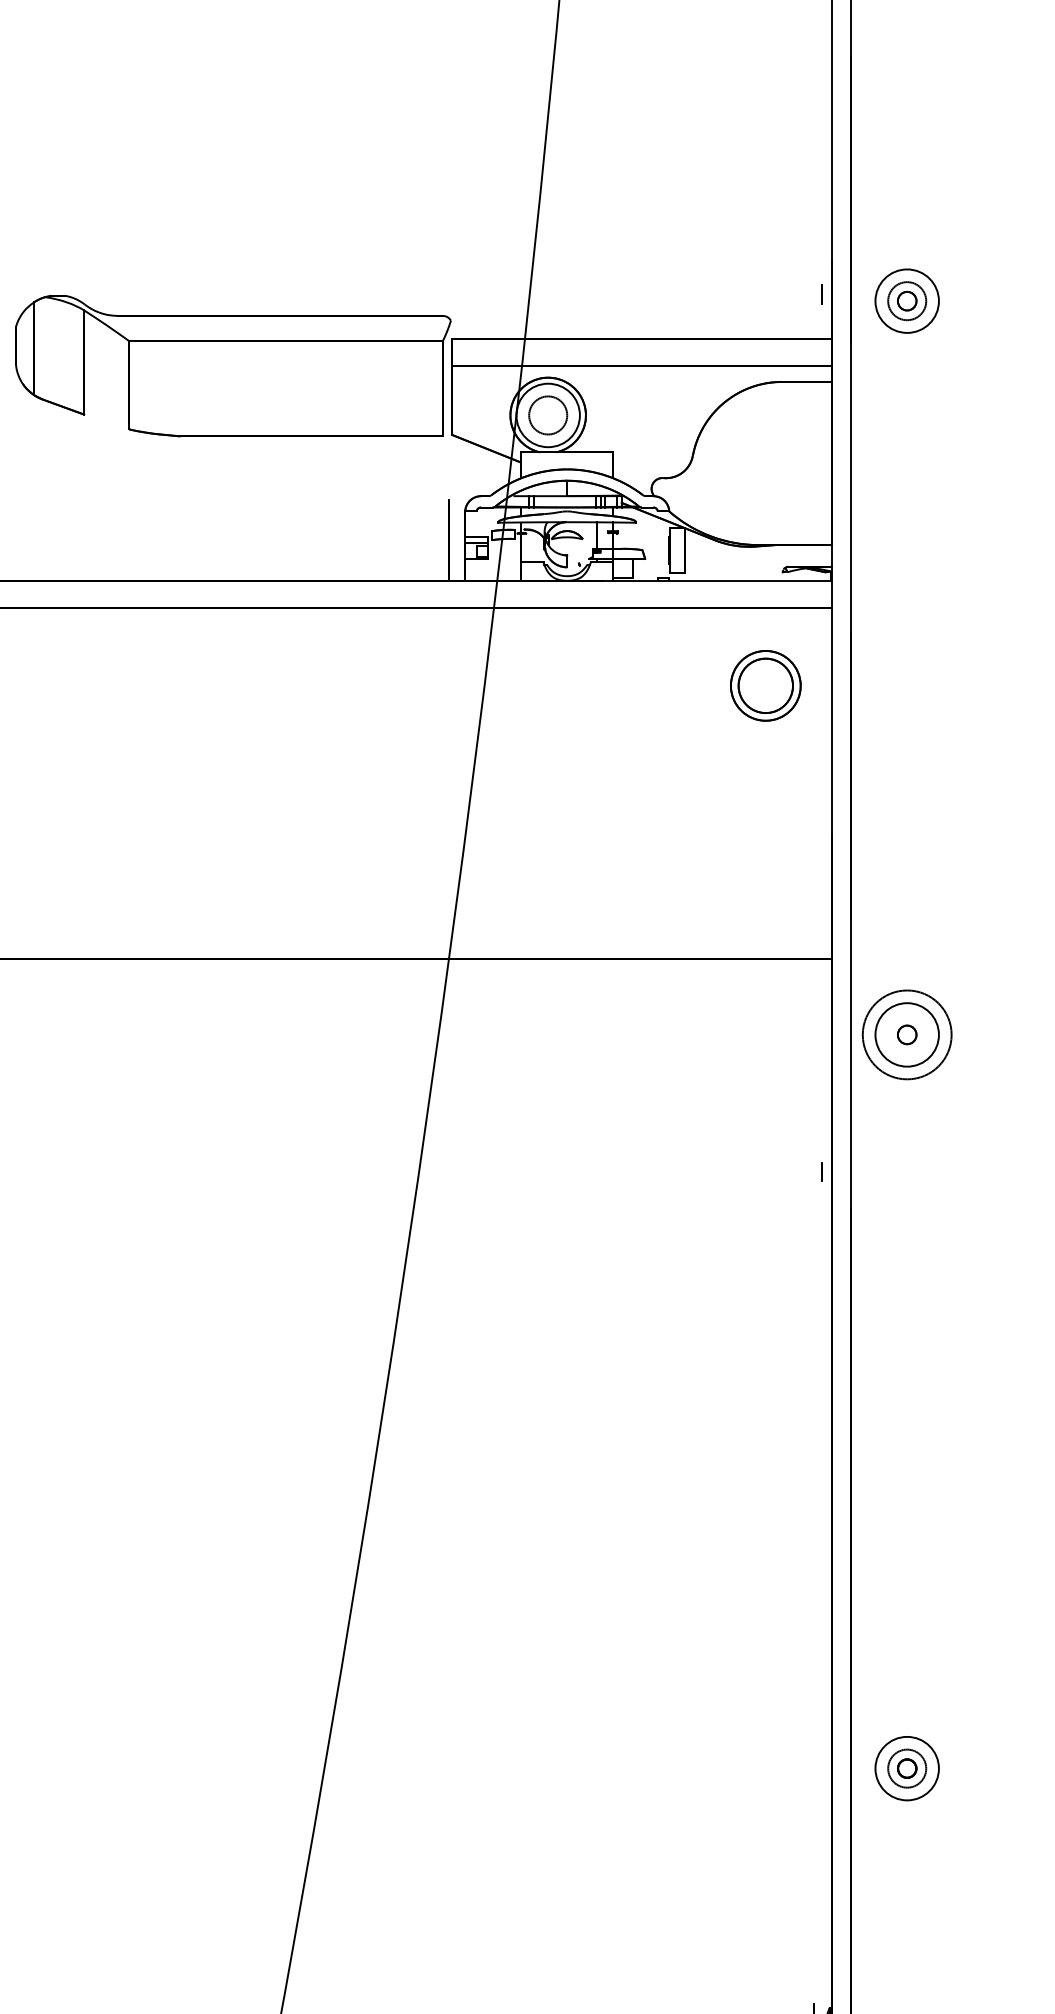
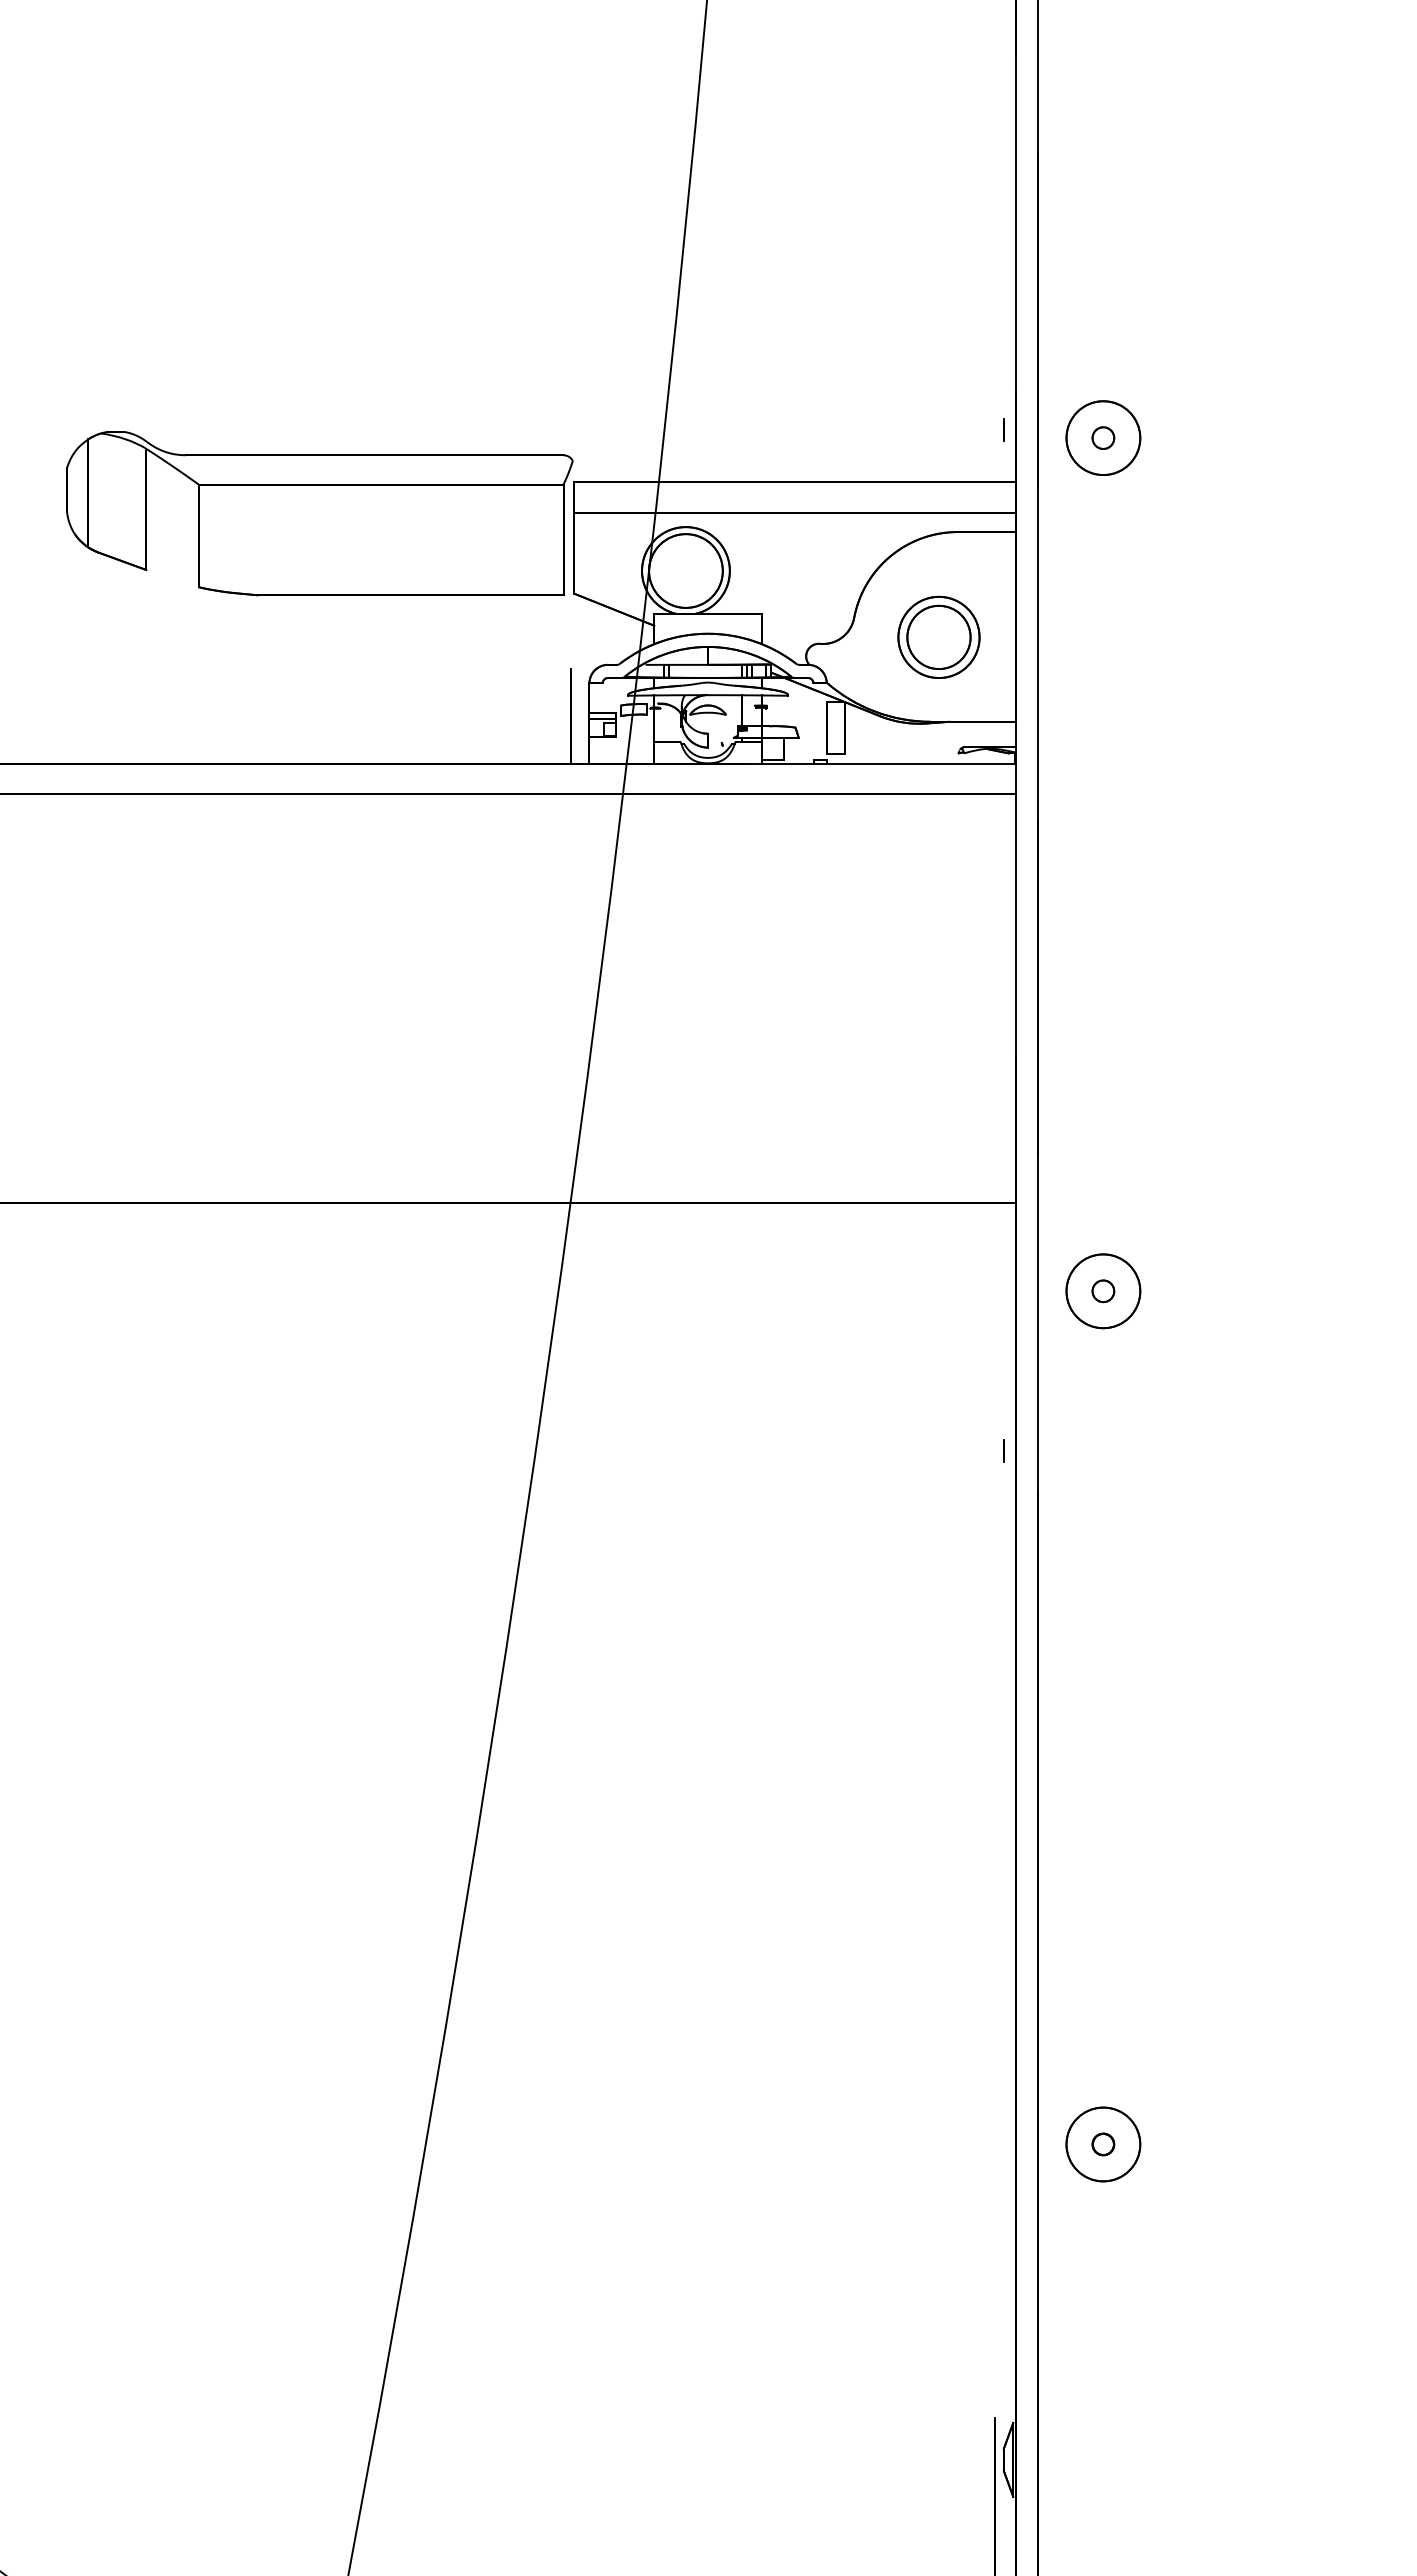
circle: (907, 301) -> (1103, 438), size x1.67
circle: (547, 415) -> (685, 570), size x1.67
part: (765, 685) -> (938, 636), moved
circle: (907, 1035) -> (1103, 1291), size x0.71
circle: (907, 1768) -> (1103, 2144), size x1.67

